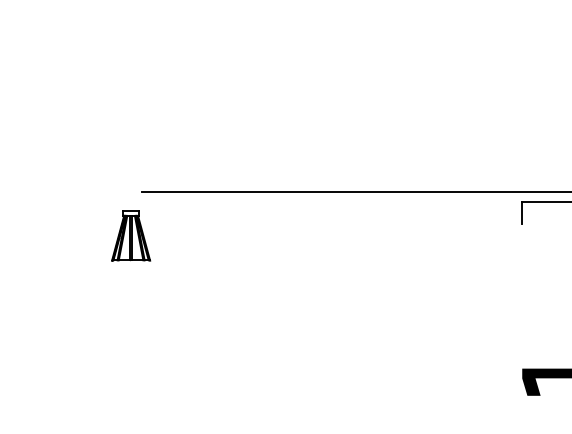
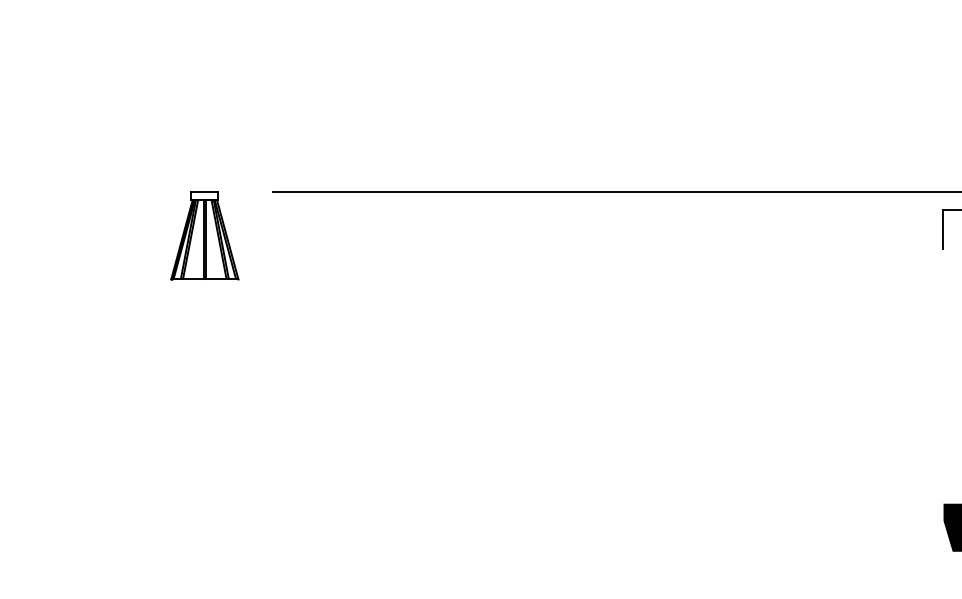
part: (130, 235) -> (203, 234), moved

